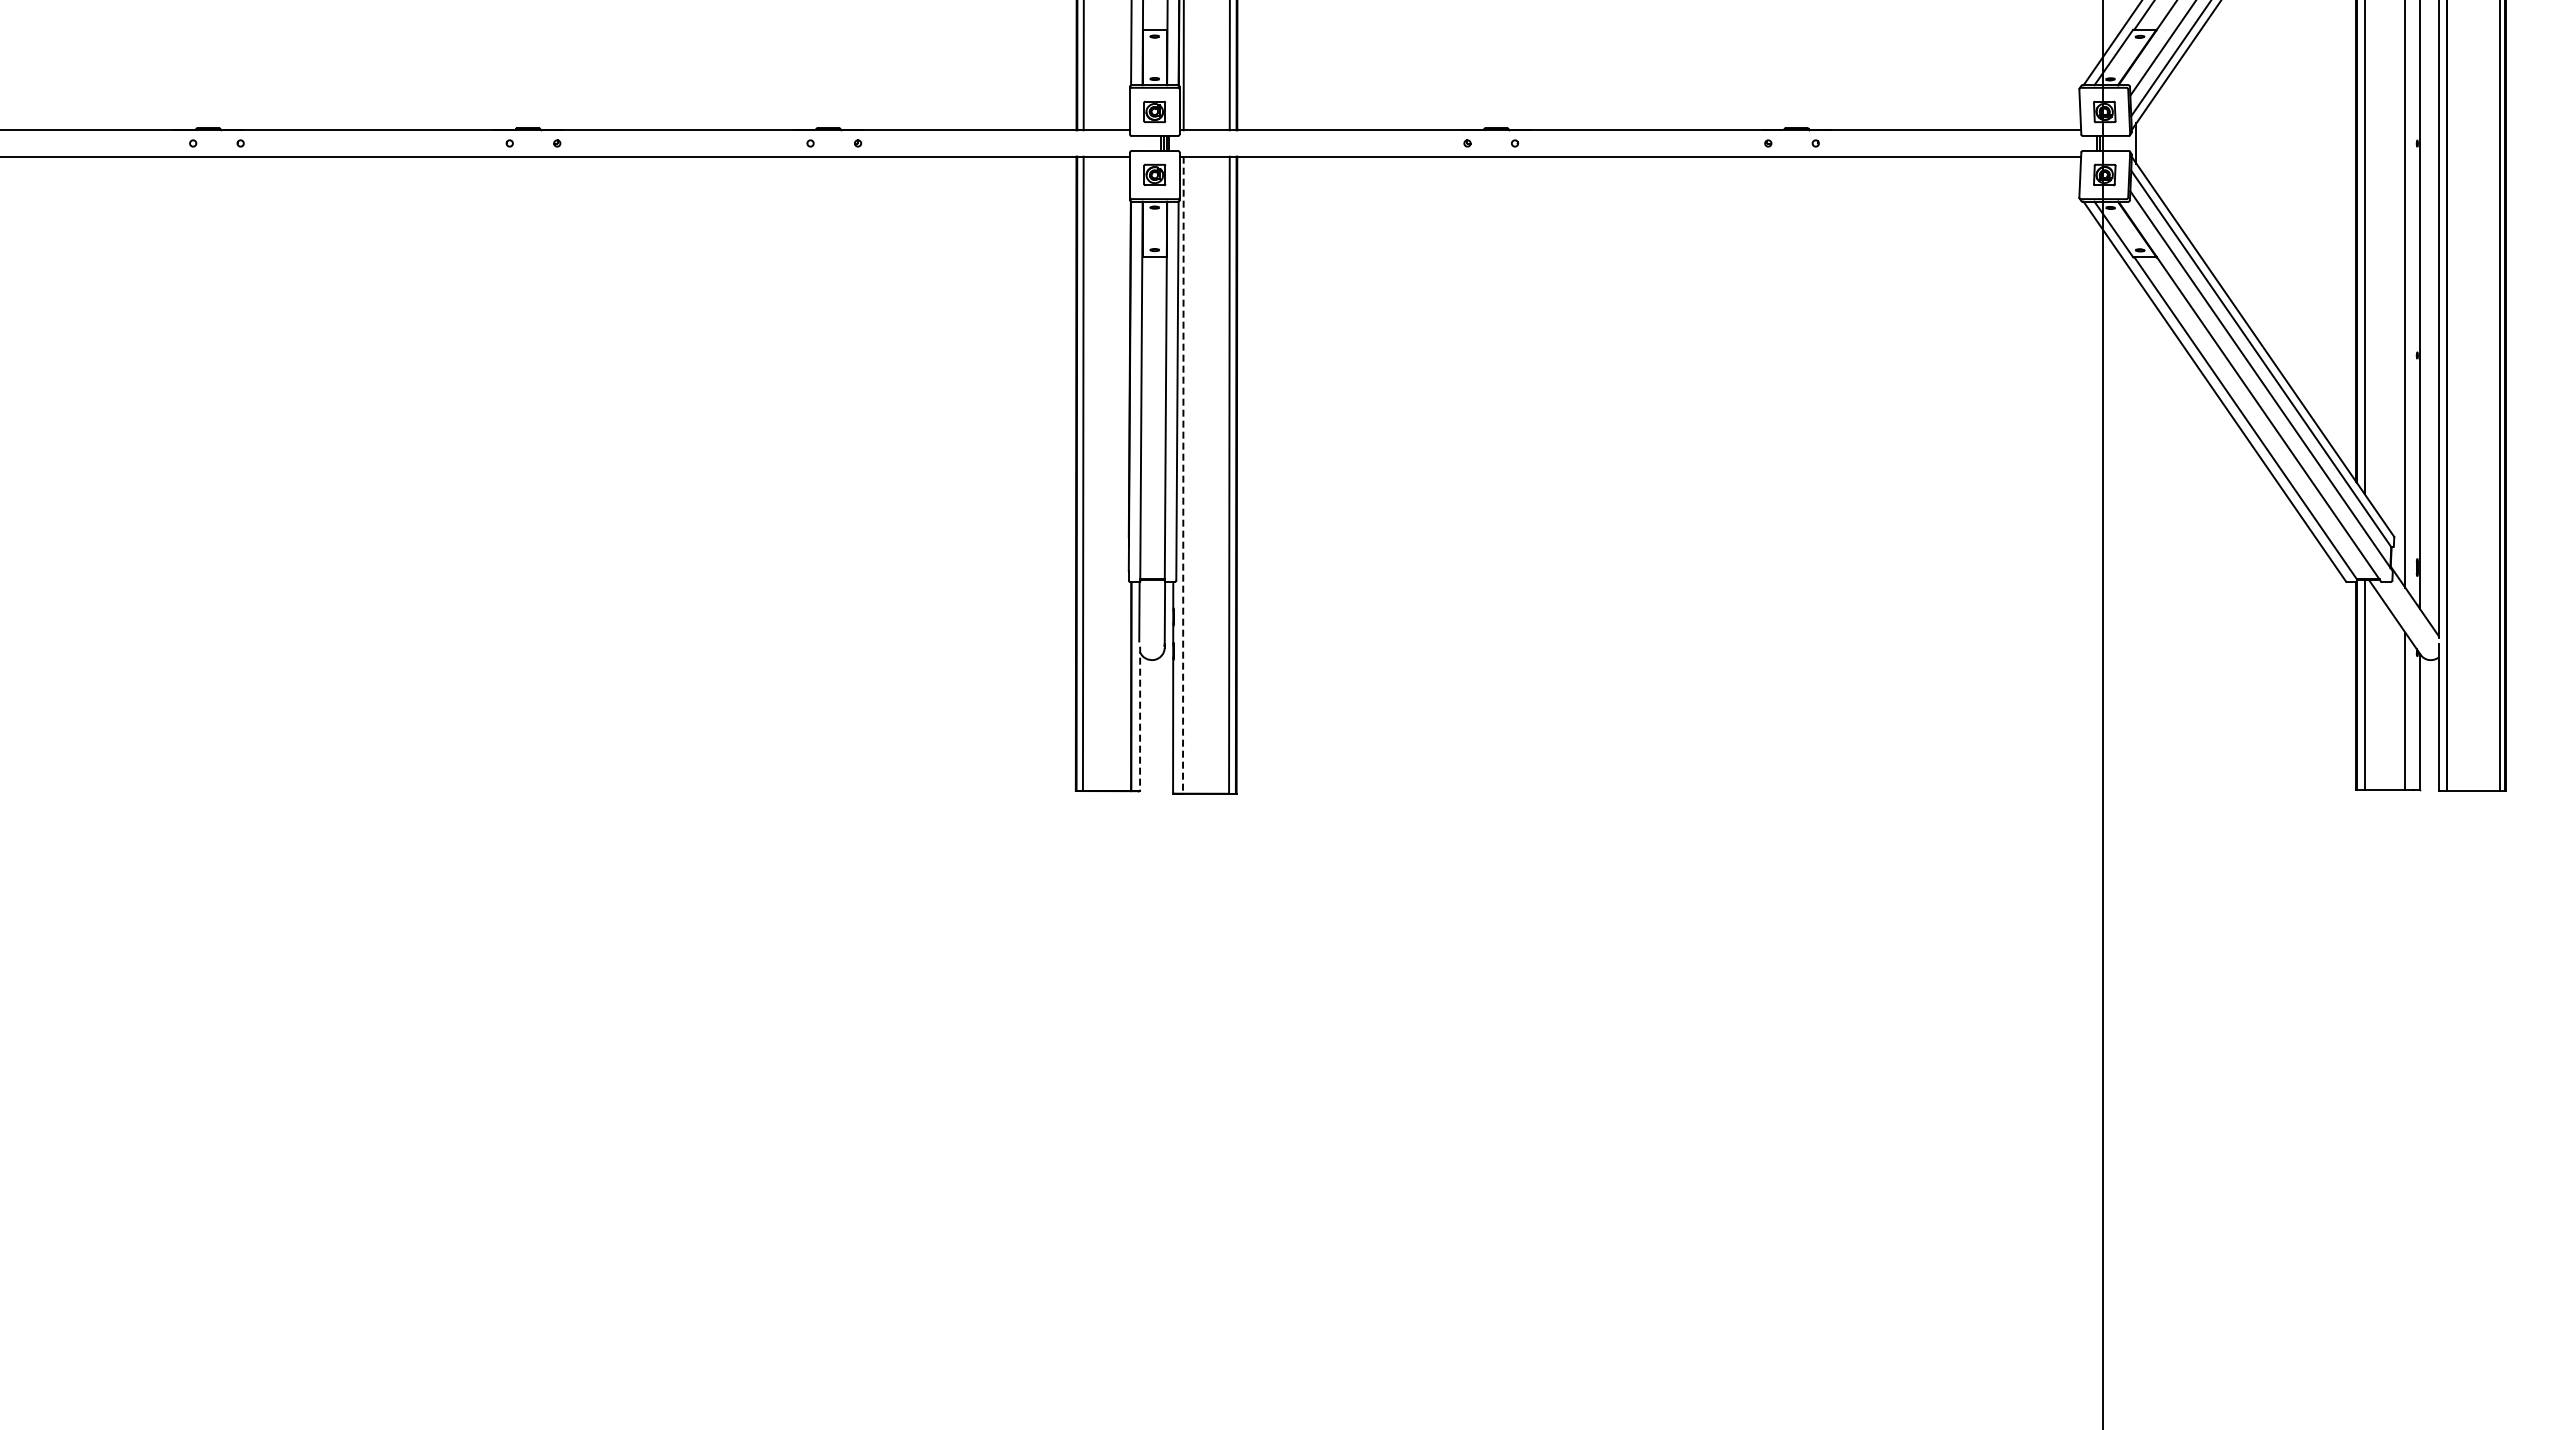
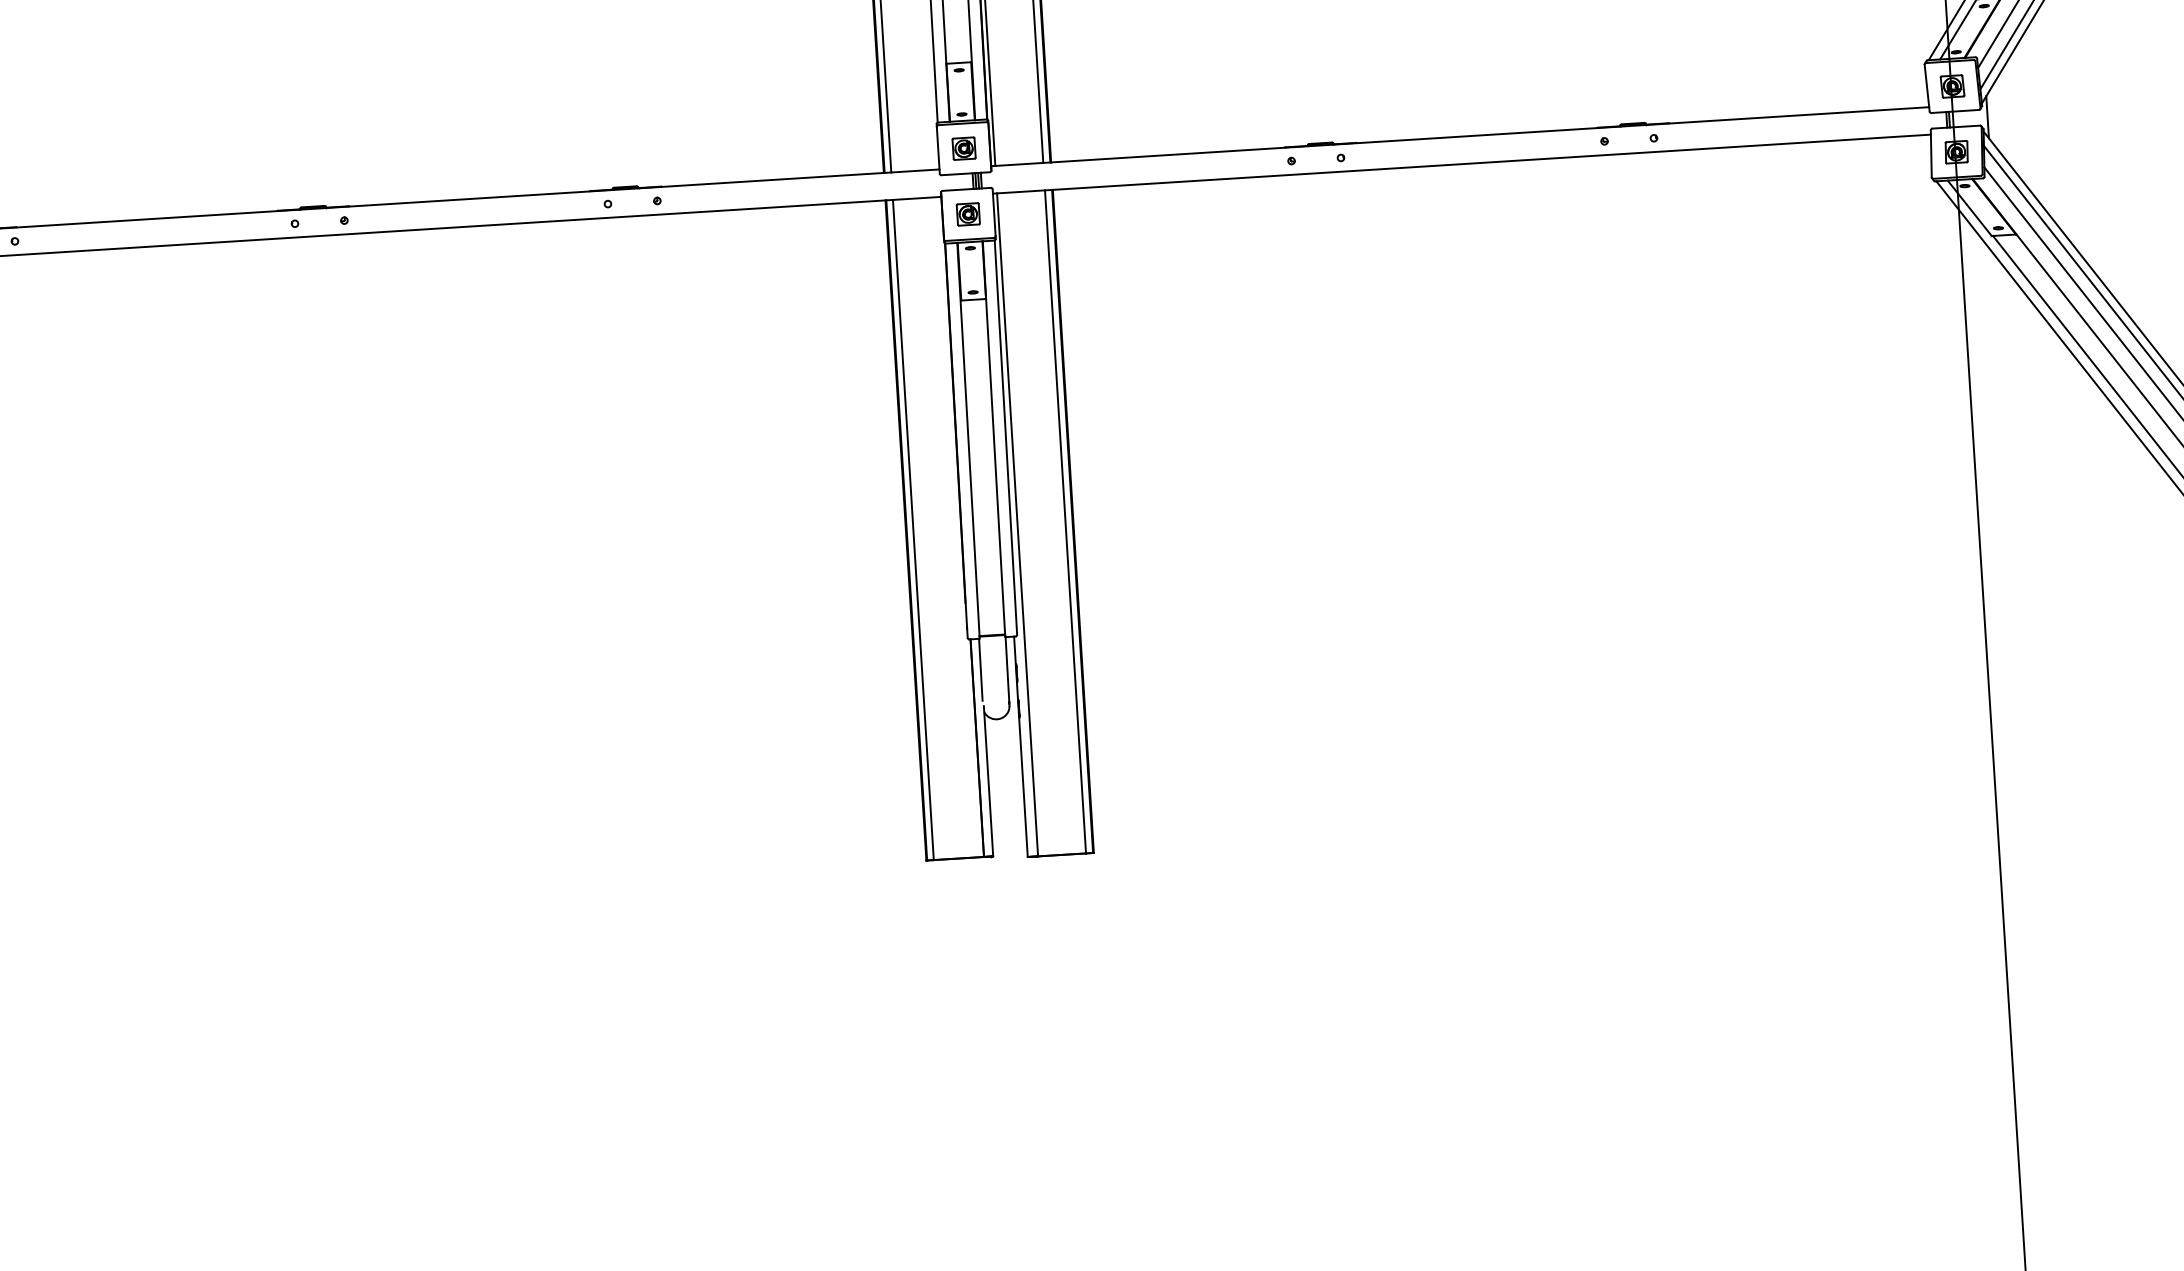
line: (1183, 475) -> (1017, 525), dashed -> solid
line: (1140, 719) -> (988, 781), dashed -> solid

